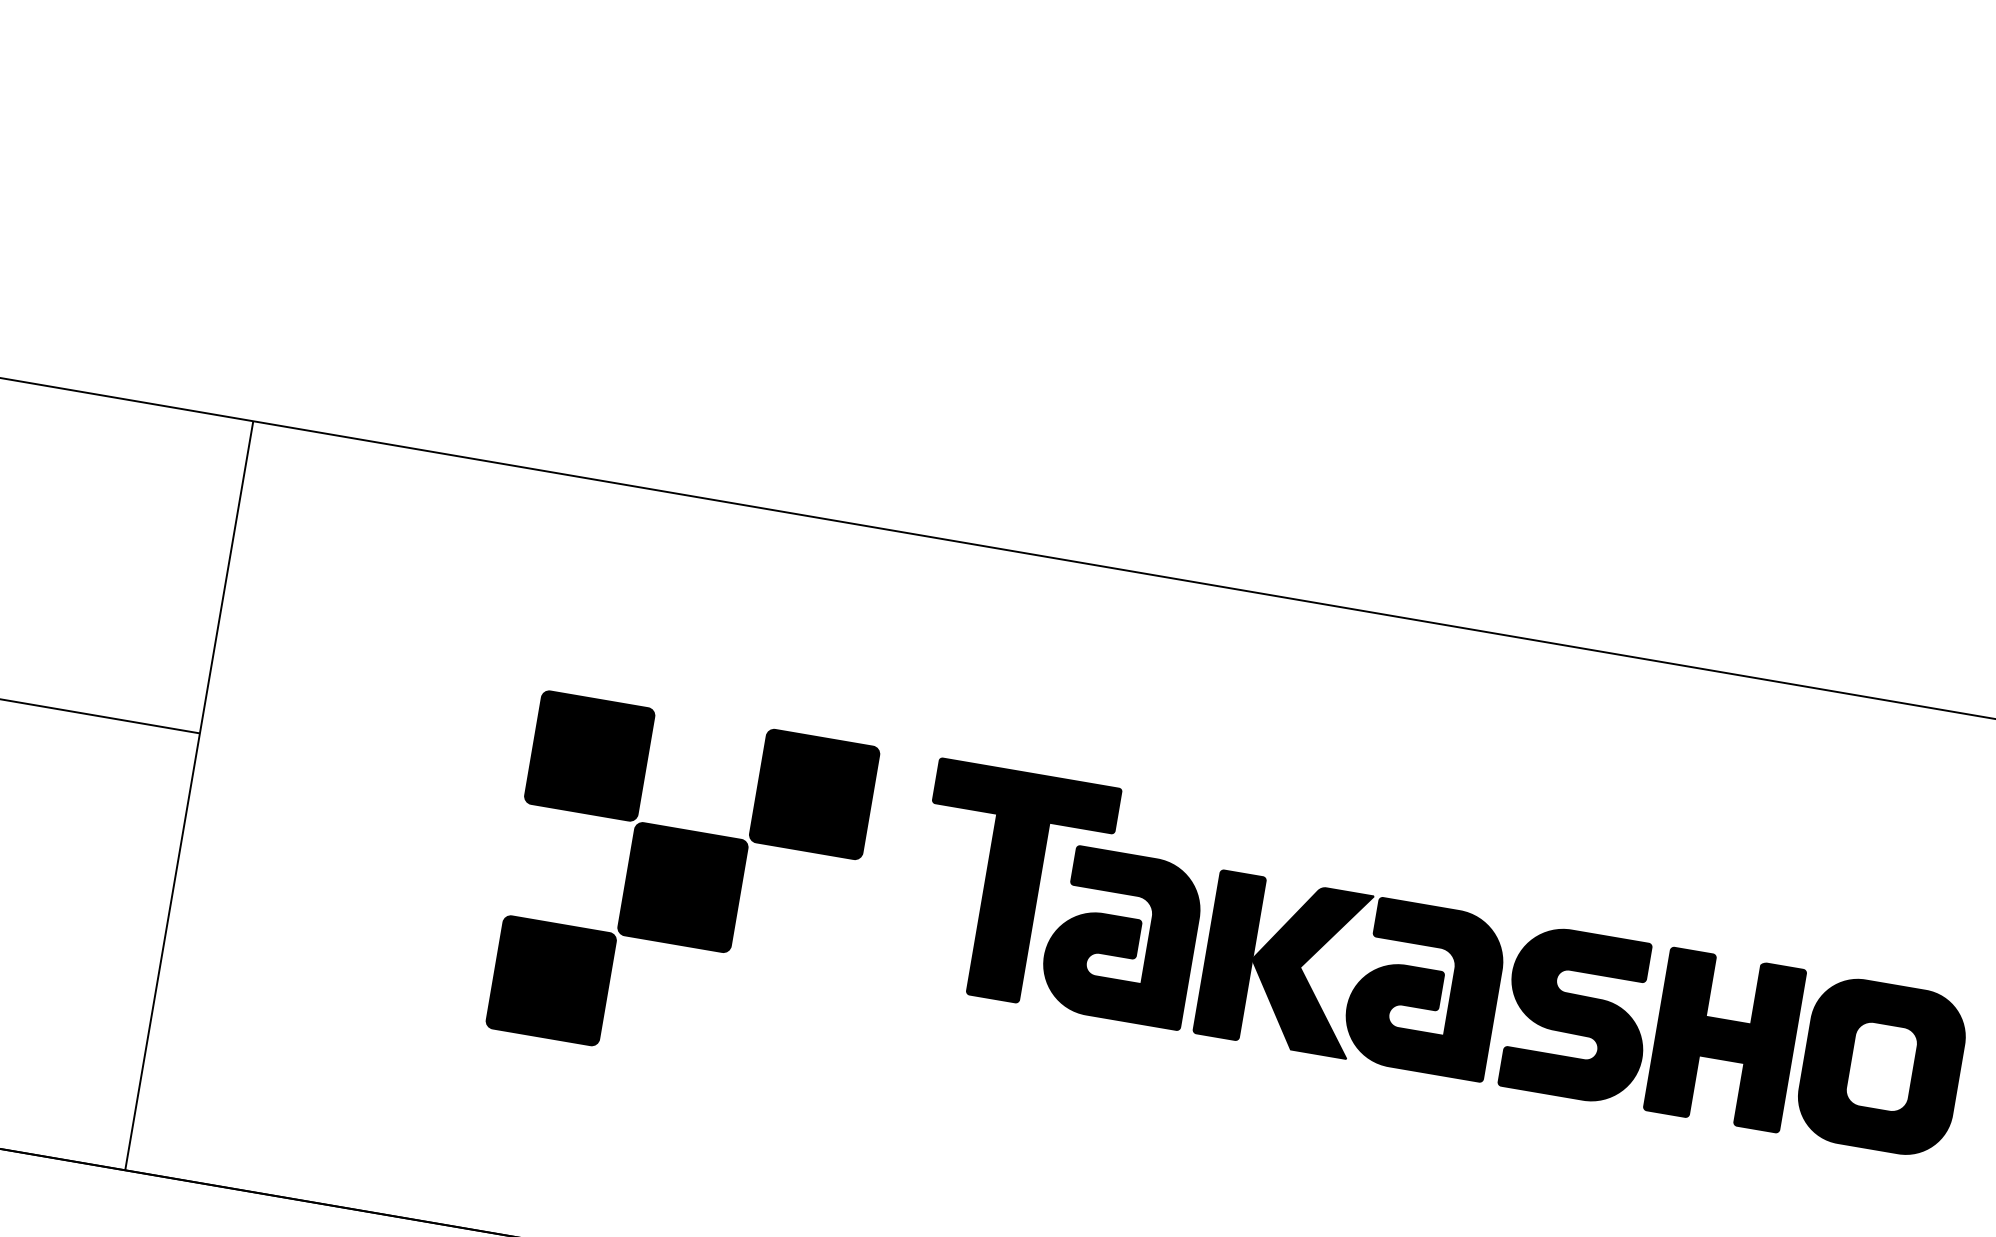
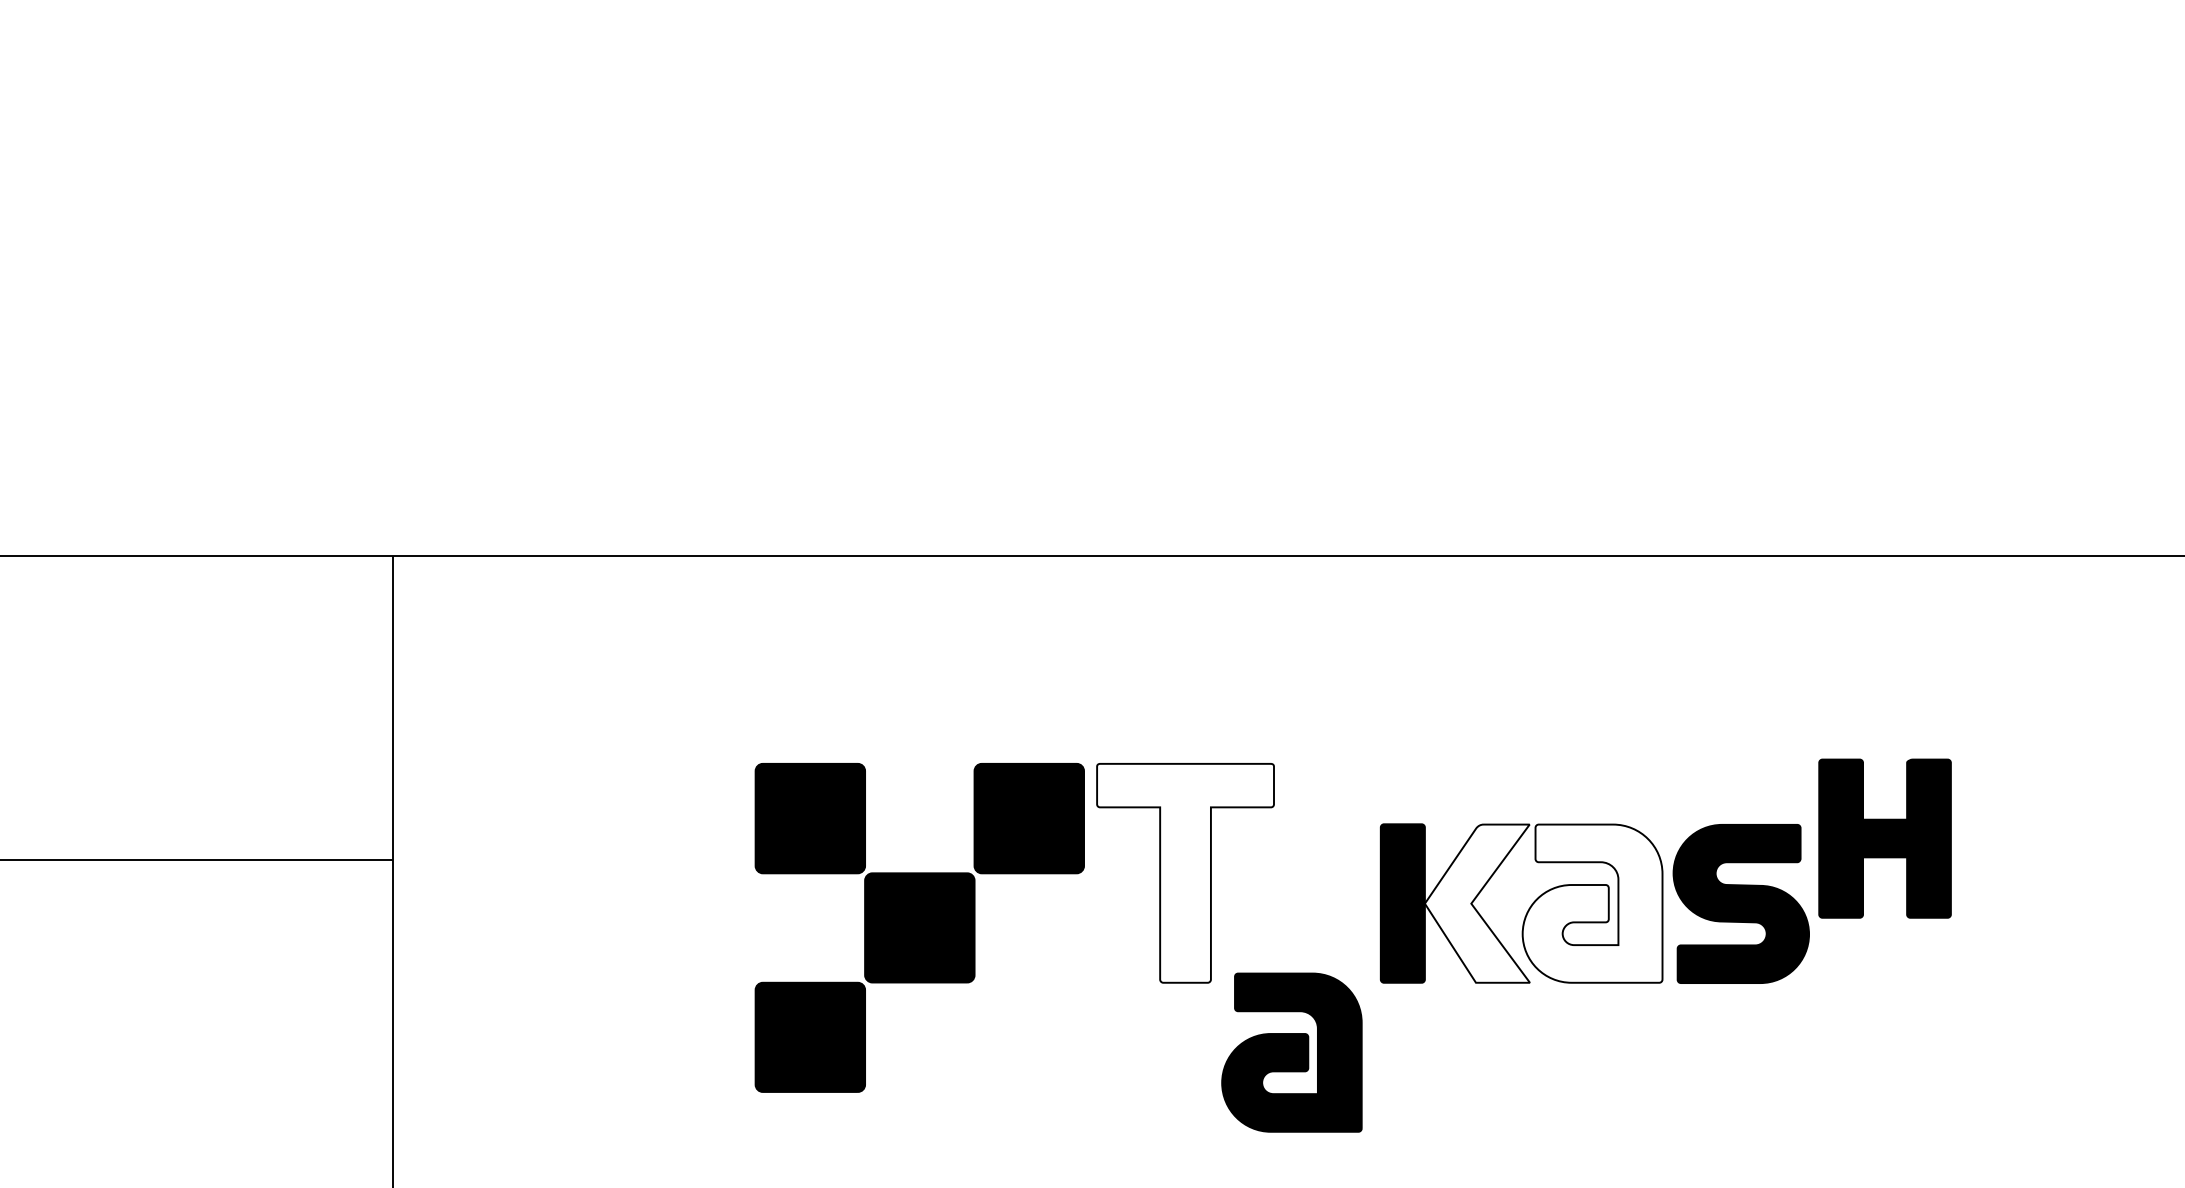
fill: (1011, 885) -> (1185, 872), removed
part: (682, 887) -> (919, 927), moved
part: (1121, 936) -> (1291, 1052), moved
fill: (1305, 968) -> (1476, 903), removed
fill: (1424, 988) -> (1592, 903), removed
part: (1724, 1039) -> (1884, 838), moved
part: (1881, 1066) -> (2037, 903), removed

